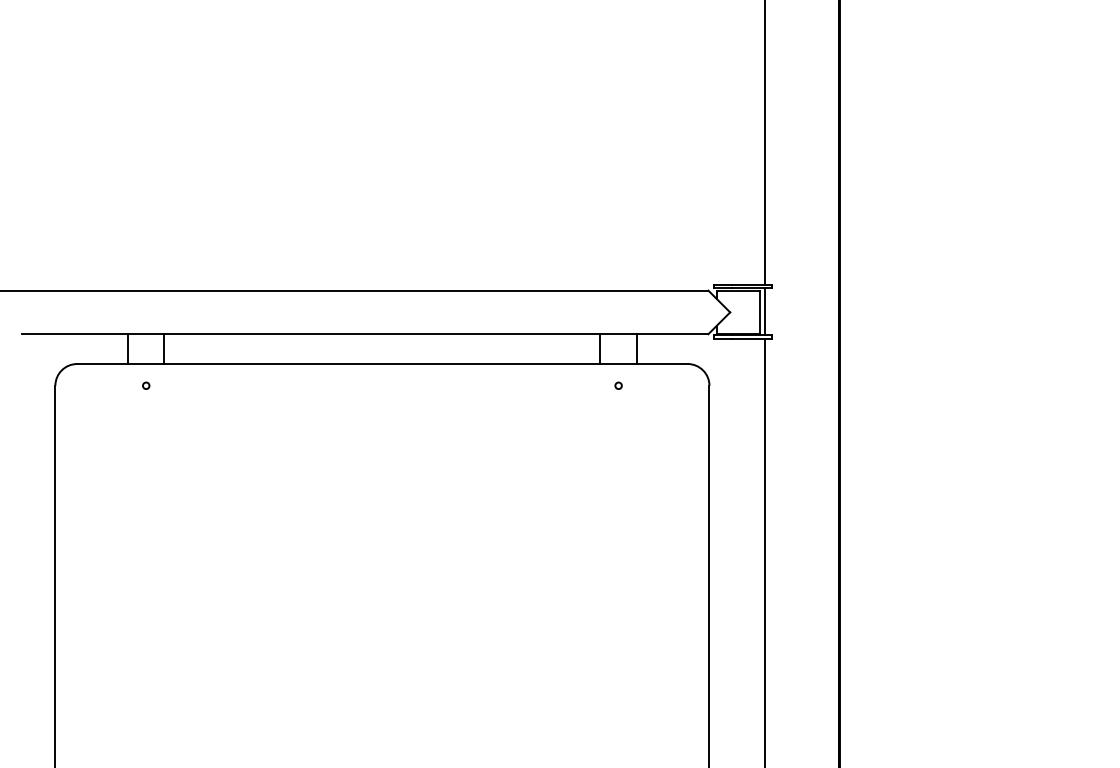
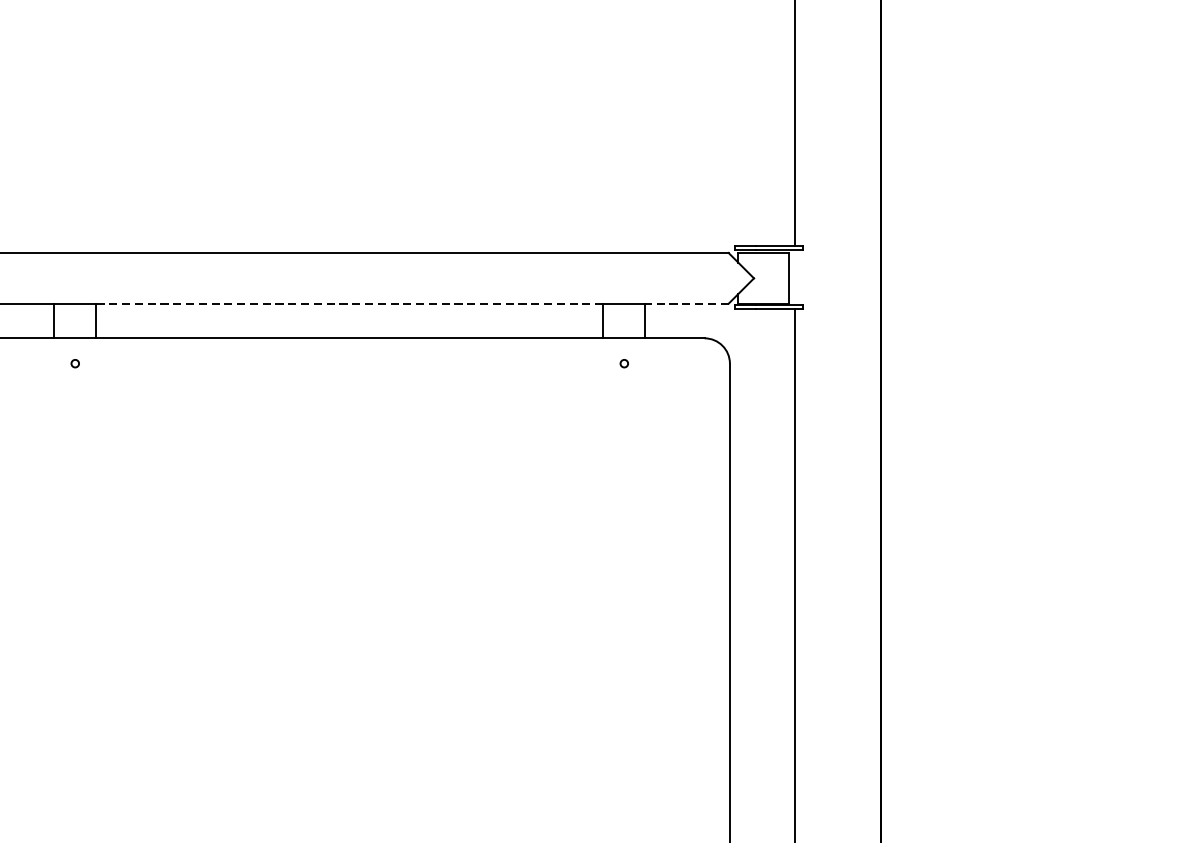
line: (765, 311) -> (795, 277), removed
line: (381, 334) -> (348, 304), solid -> dashed
line: (672, 334) -> (686, 304), solid -> dashed

